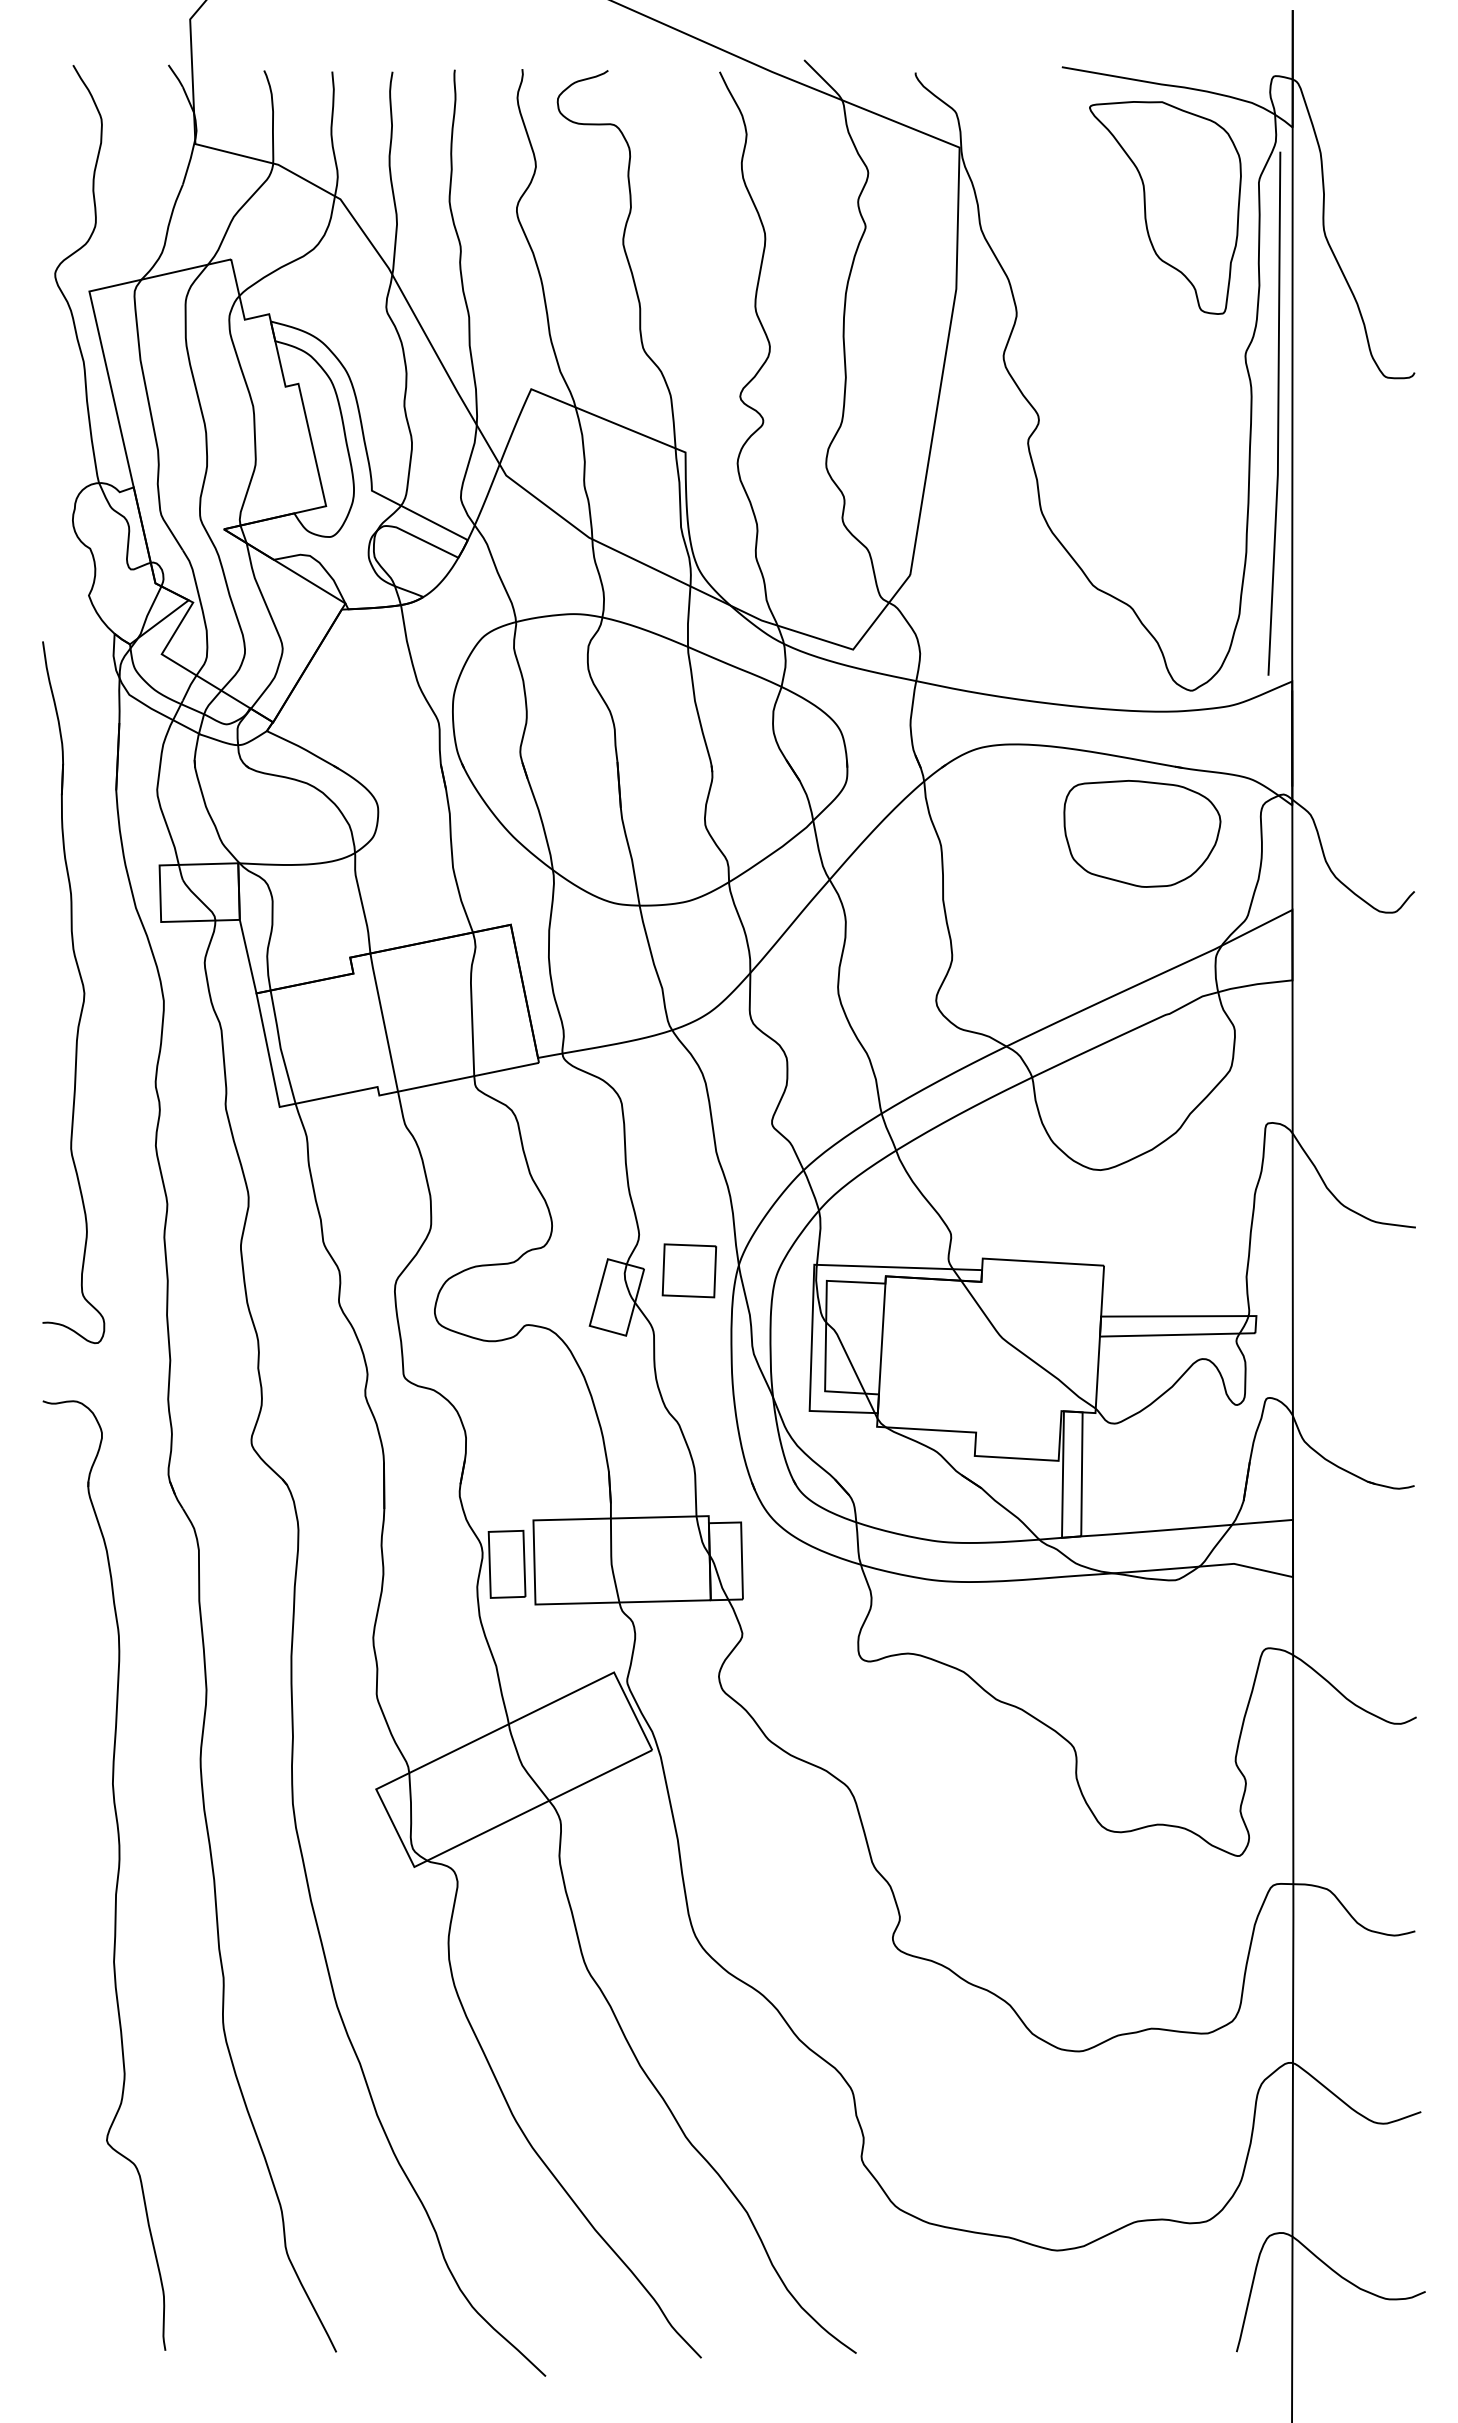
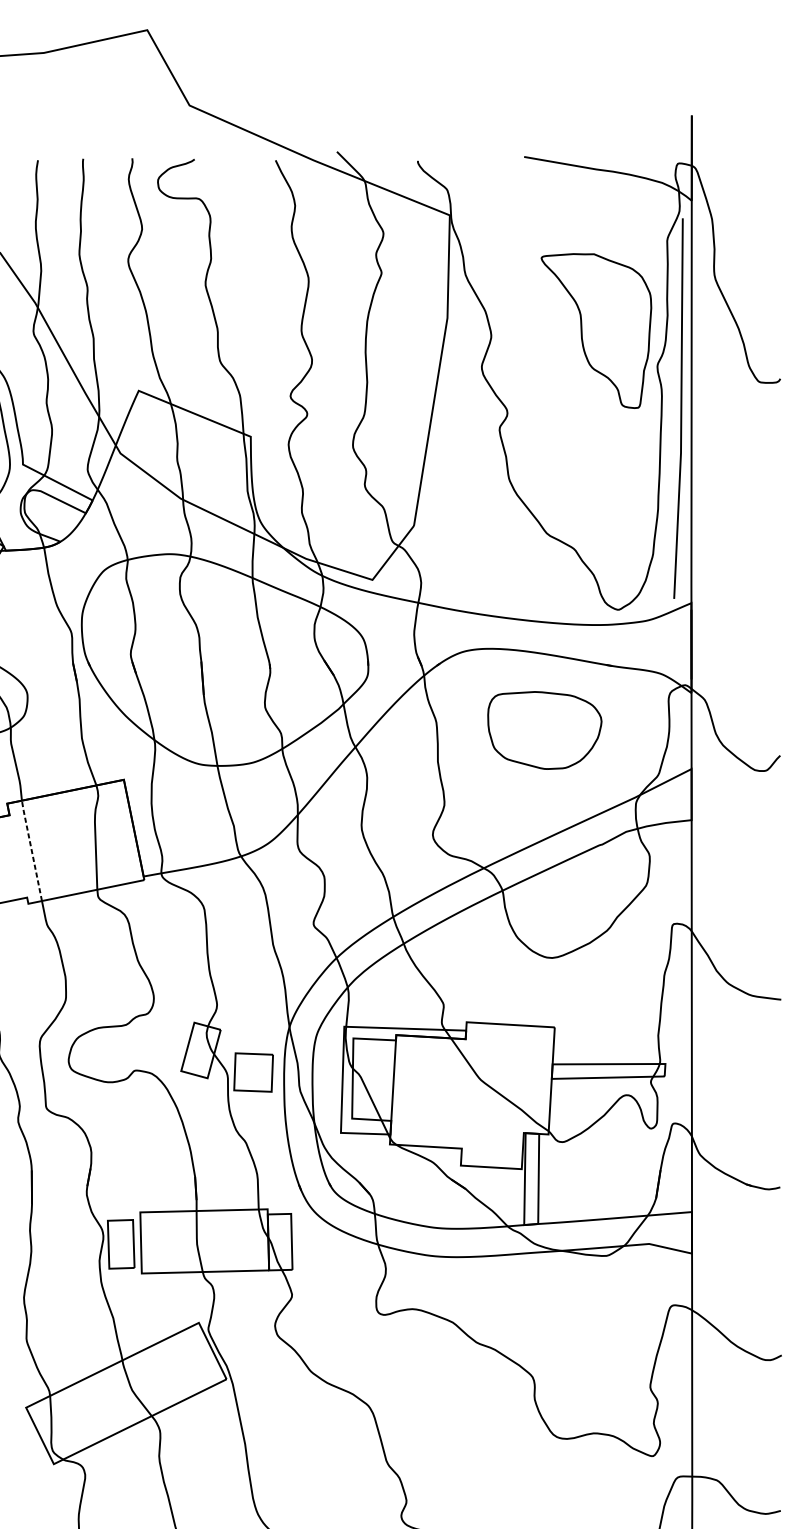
part: (1165, 207) -> (596, 330), moved
part: (1142, 833) -> (544, 730), moved
line: (383, 1021) -> (31, 850), solid -> dashed
part: (689, 1270) -> (253, 1072), moved

